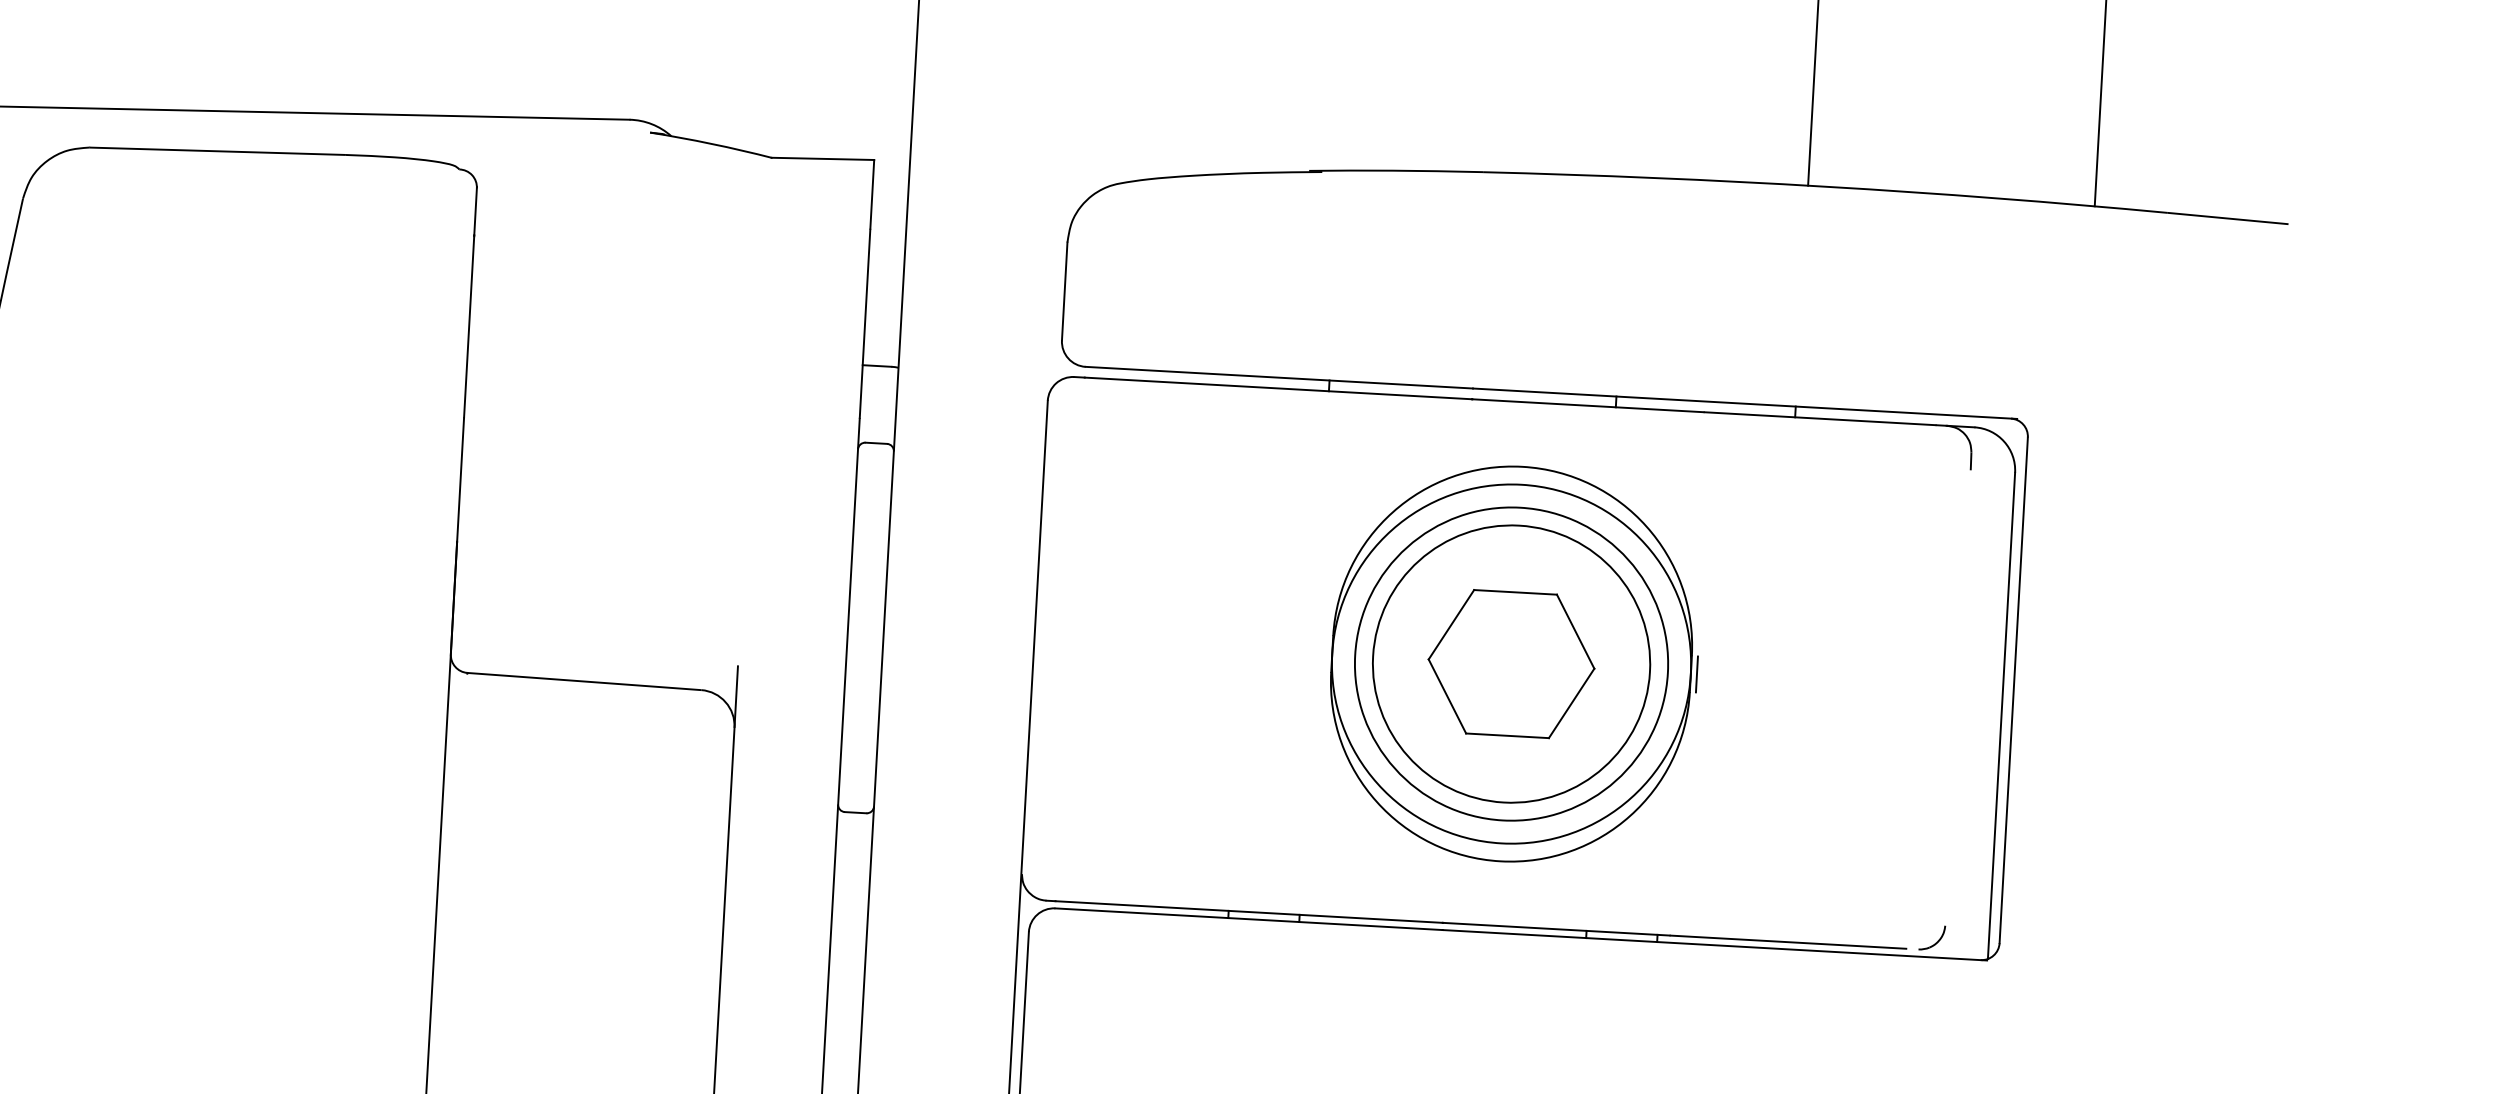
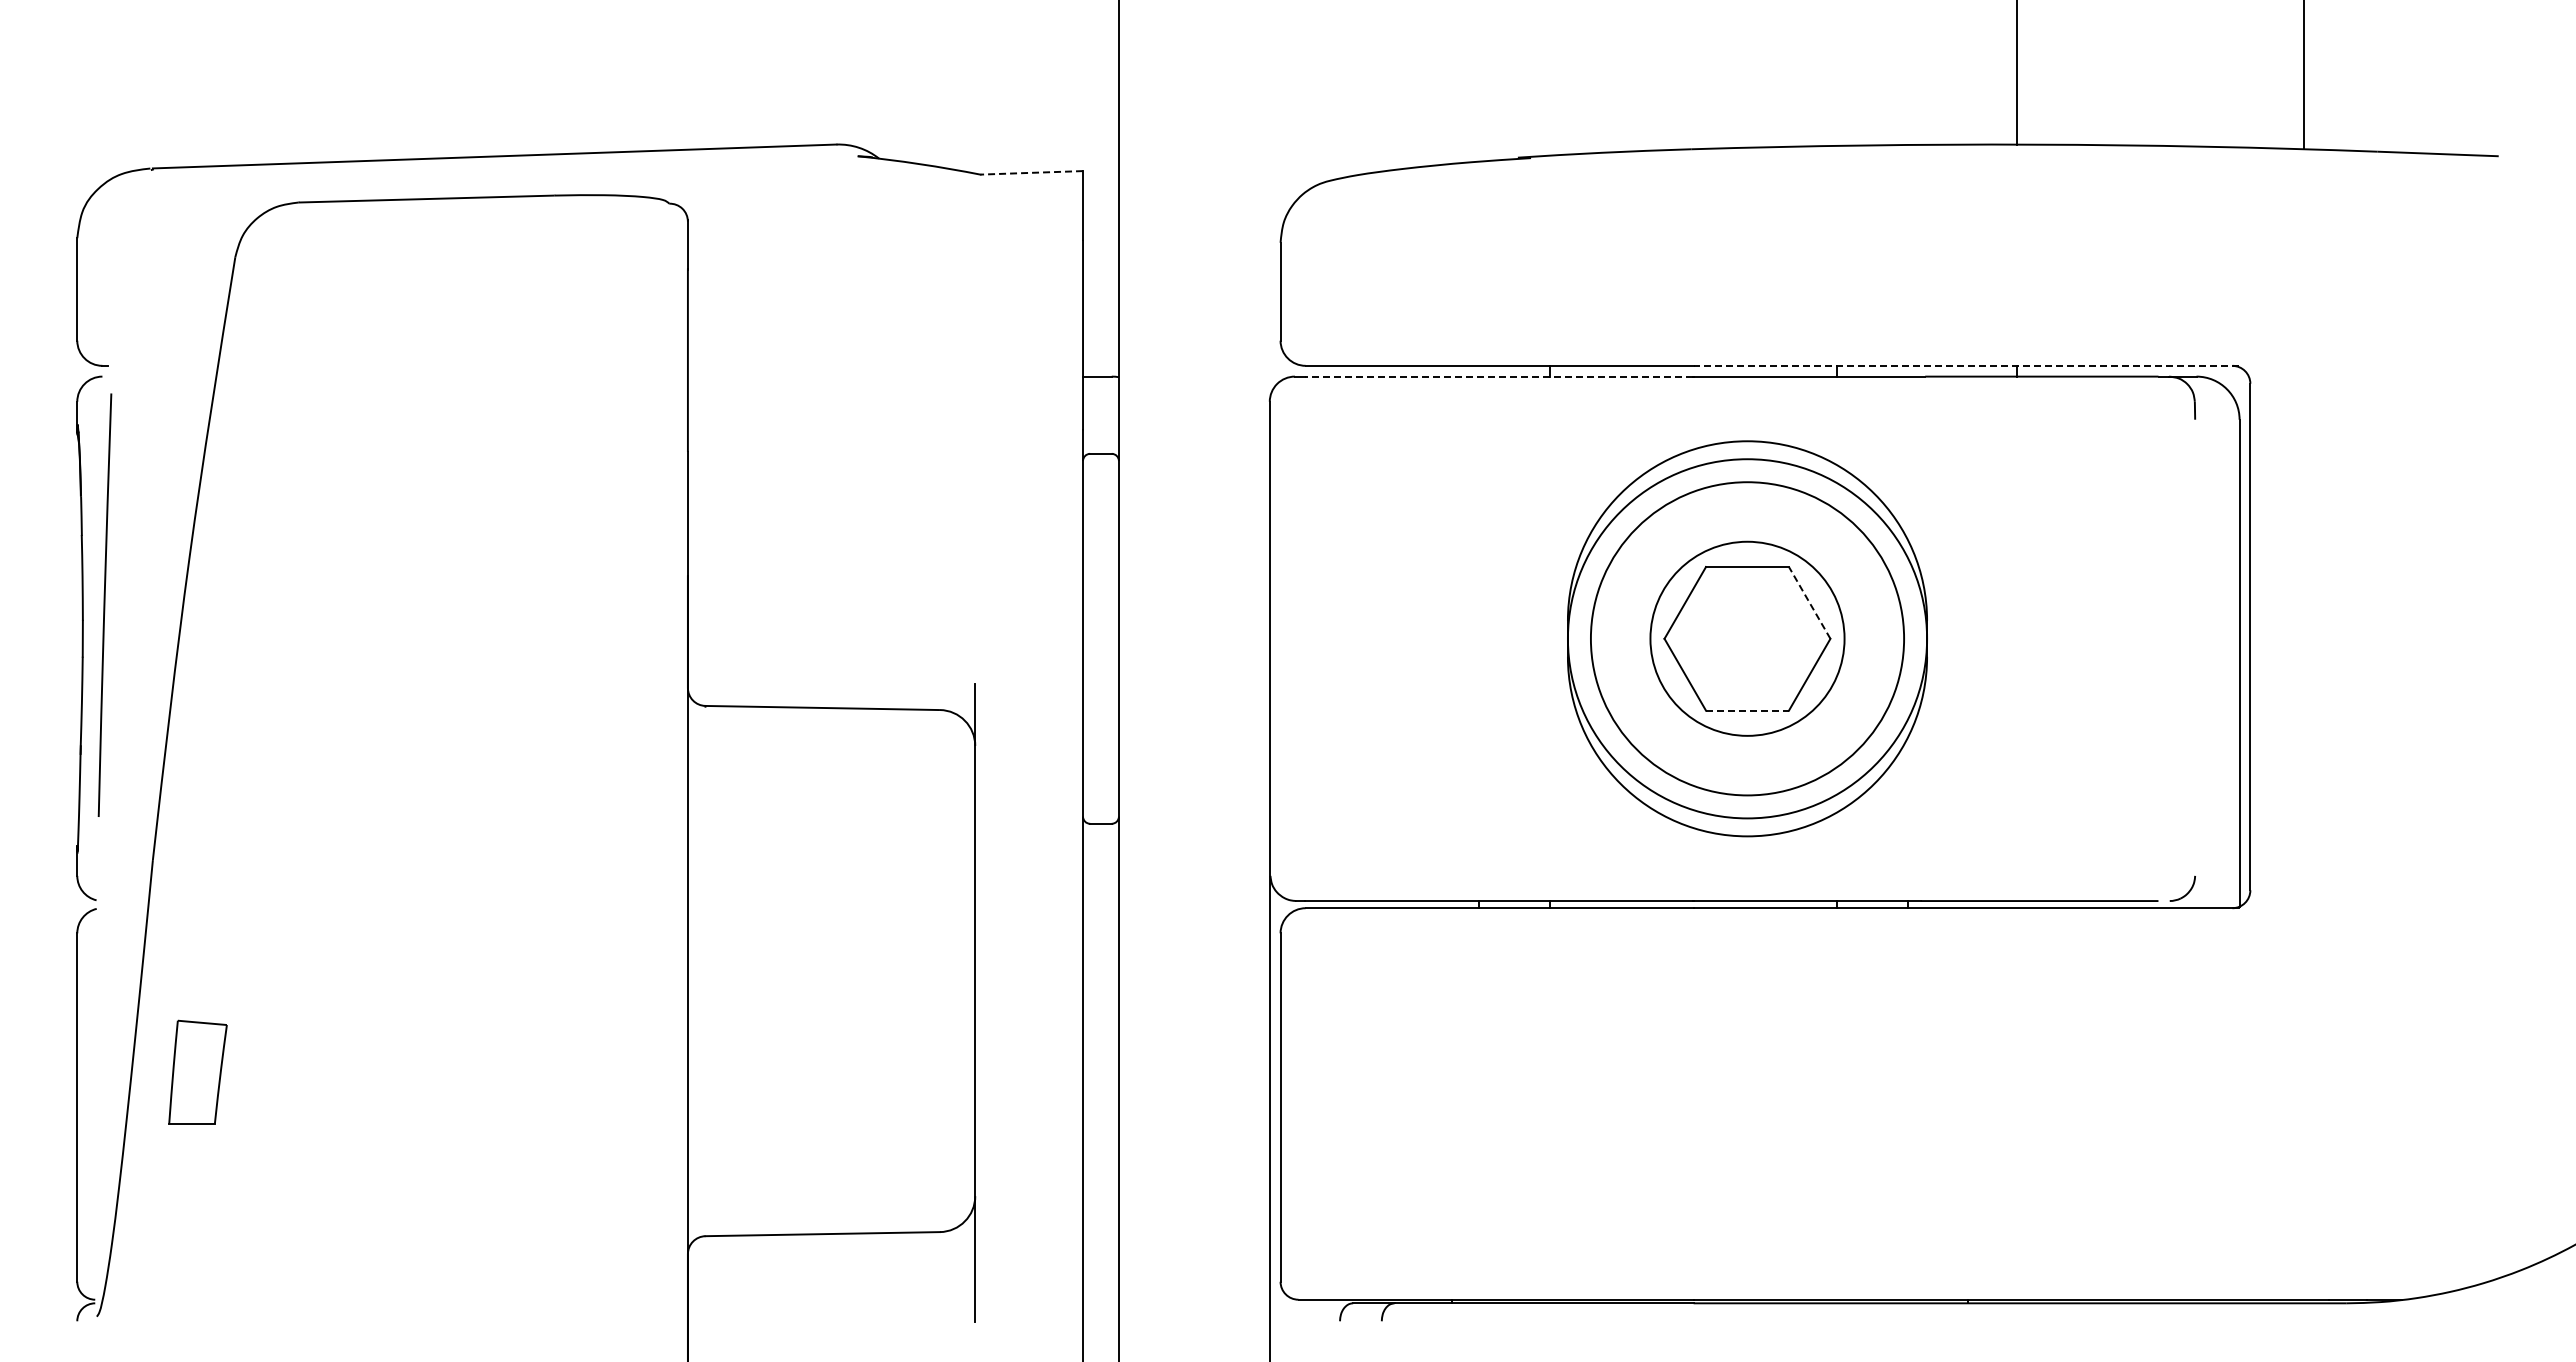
line: (822, 158) -> (1031, 172), solid -> dashed
line: (1278, 388) -> (1499, 376), solid -> dashed
line: (1744, 403) -> (1965, 365), solid -> dashed
line: (1575, 631) -> (1809, 602), solid -> dashed
circle: (1511, 663) -> (1747, 638), size x0.7
line: (1697, 674) -> (1933, 638), removed
line: (1507, 735) -> (1747, 710), solid -> dashed

